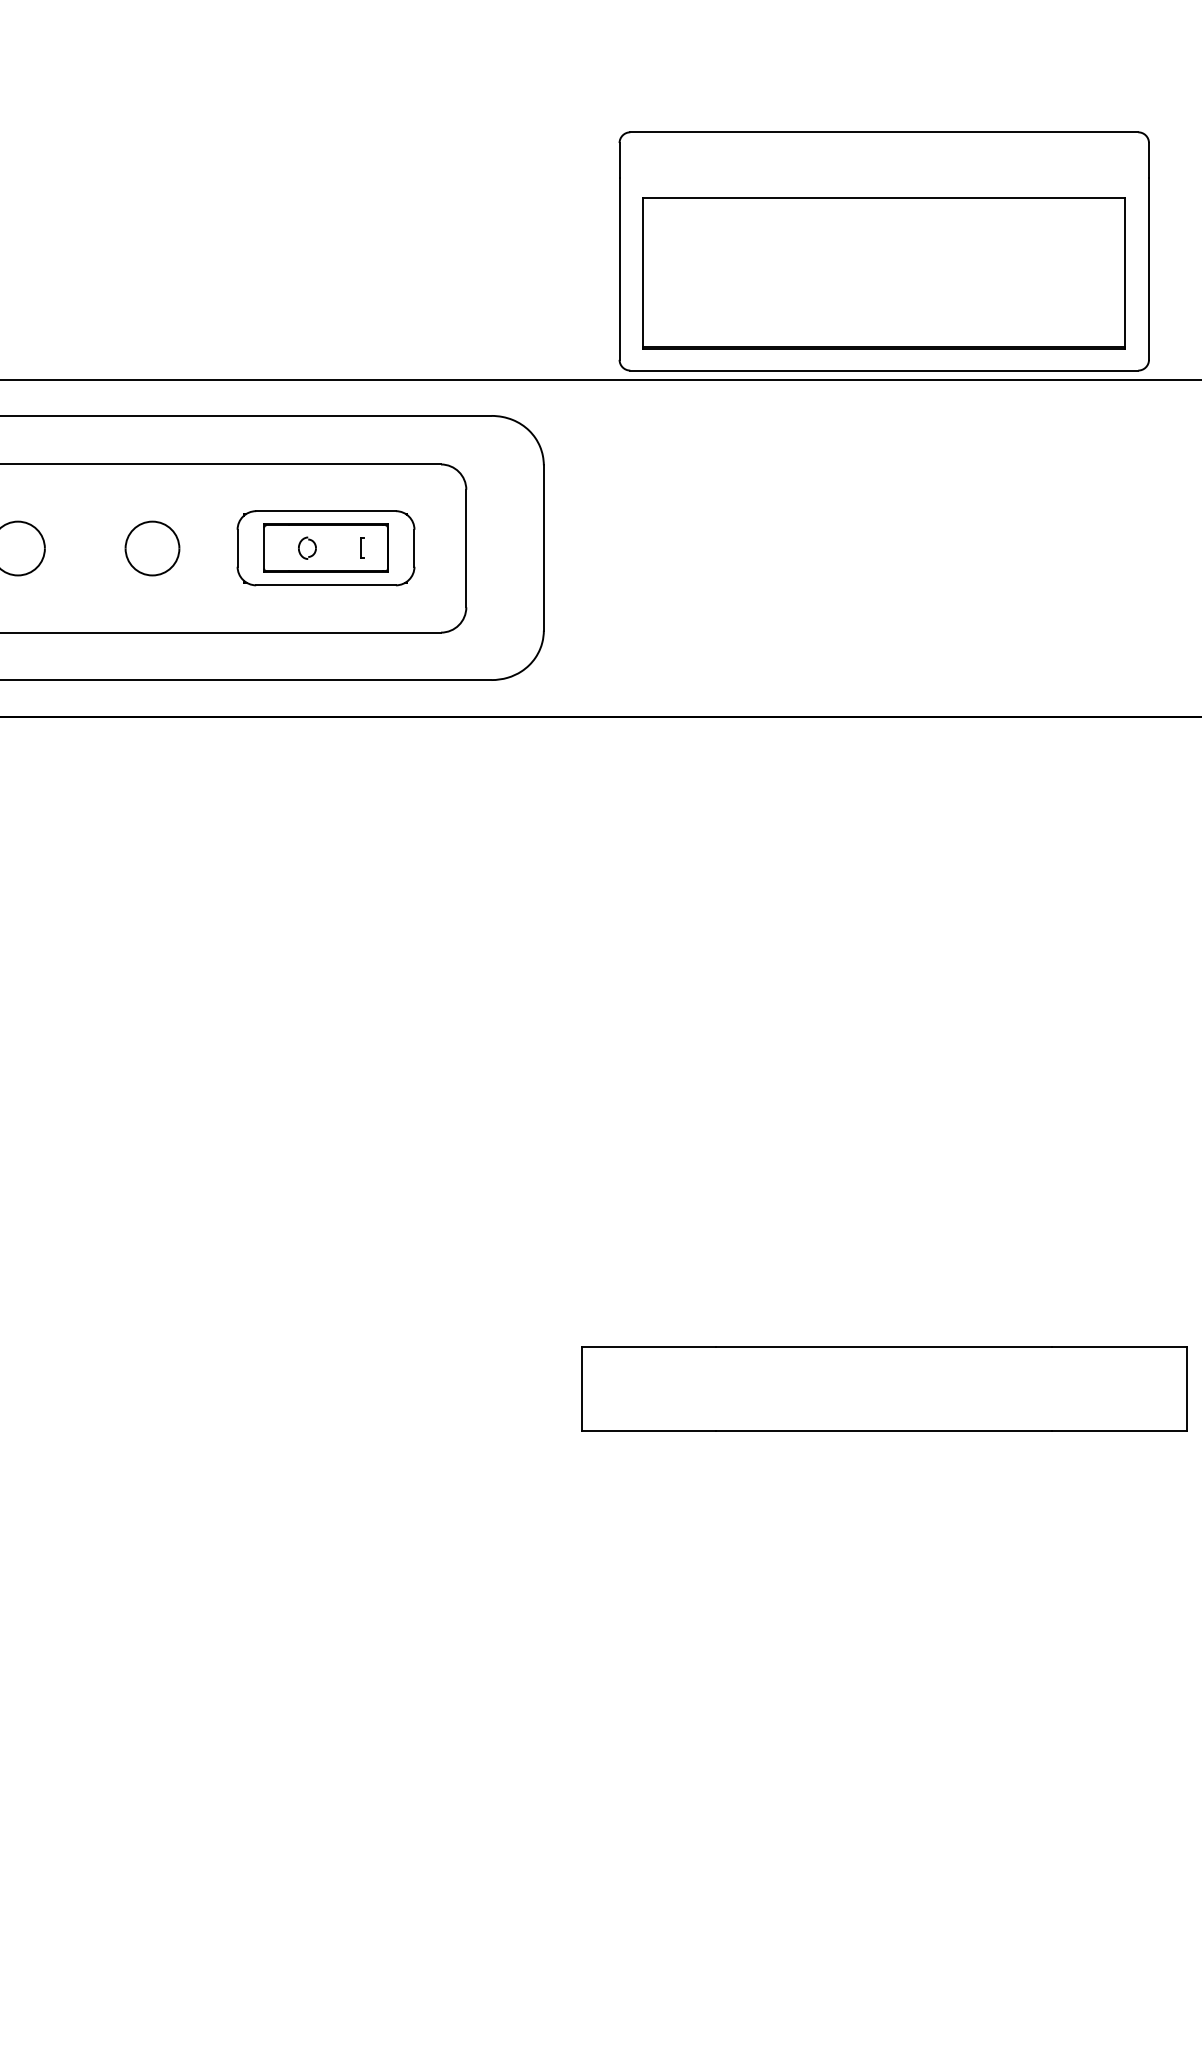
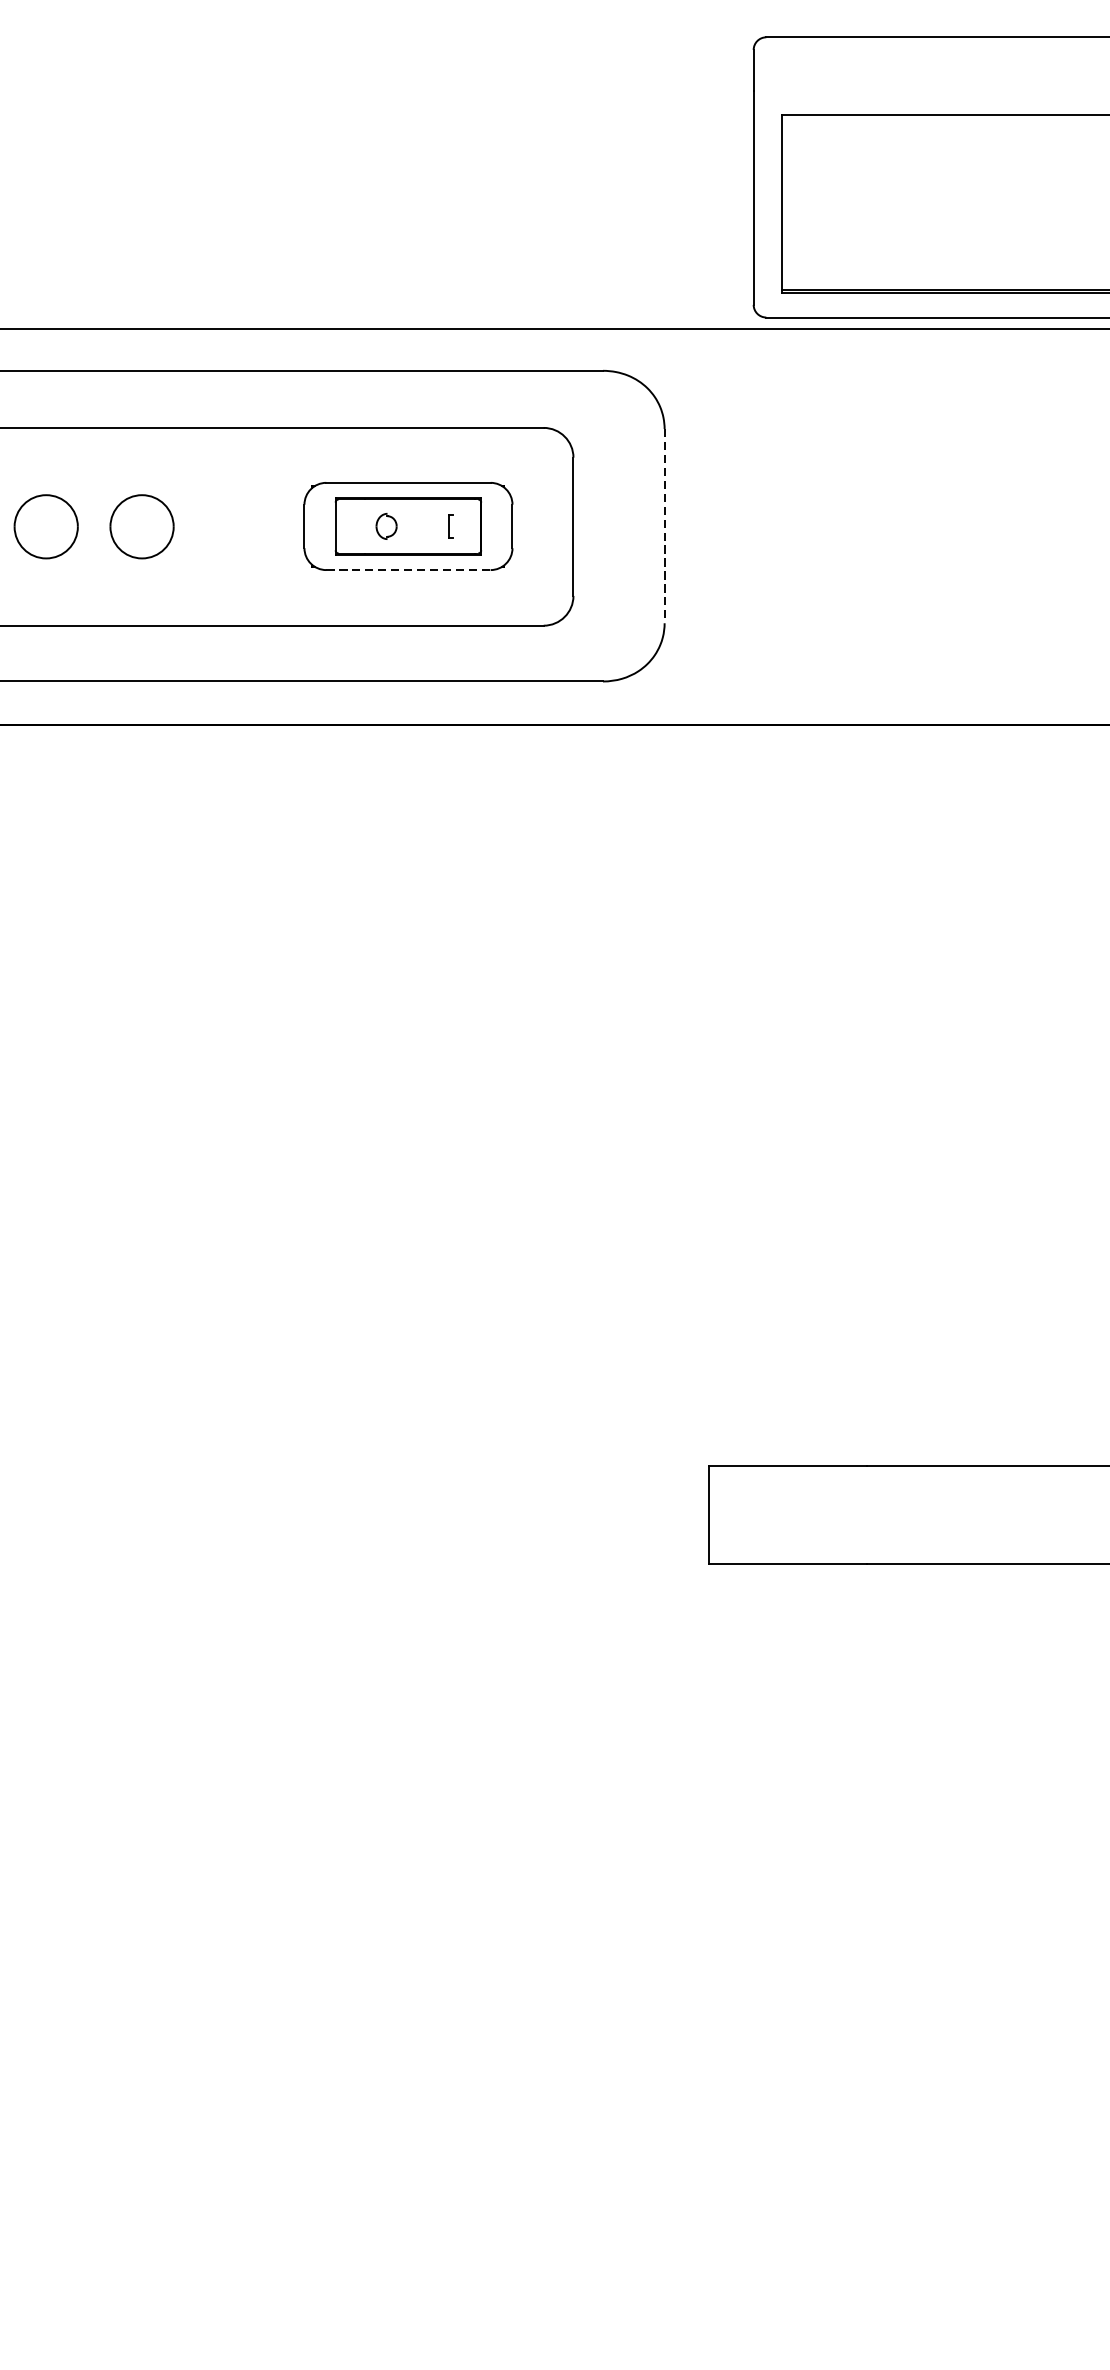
part: (152, 548) -> (142, 526), moved
line: (543, 548) -> (664, 526), solid -> dashed
line: (326, 585) -> (409, 570), solid -> dashed

